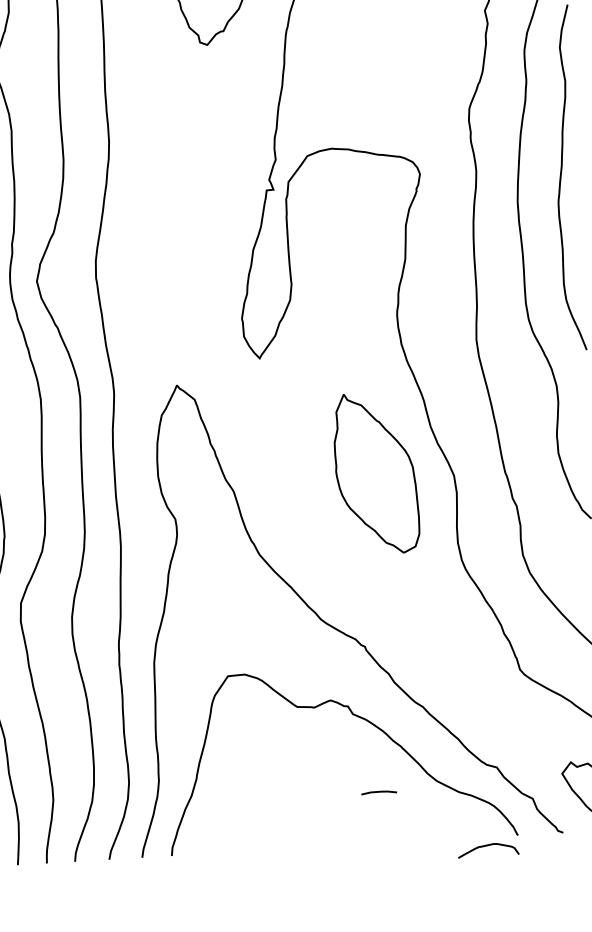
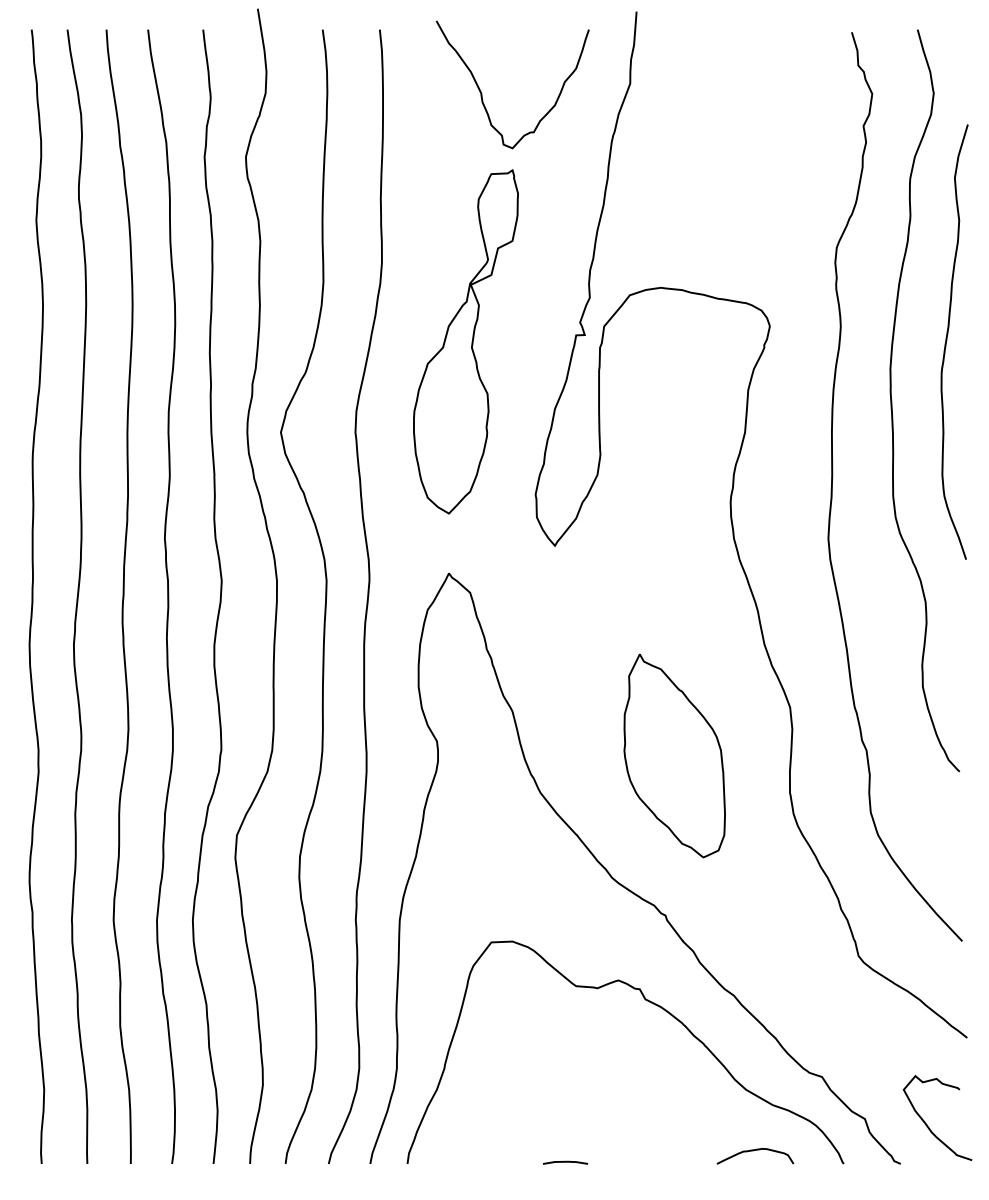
part: (179, 200) -> (465, 341), added
part: (376, 473) -> (674, 755), moved
curve: (379, 792) -> (565, 1162), moved
curve: (486, 846) -> (753, 1151), moved

